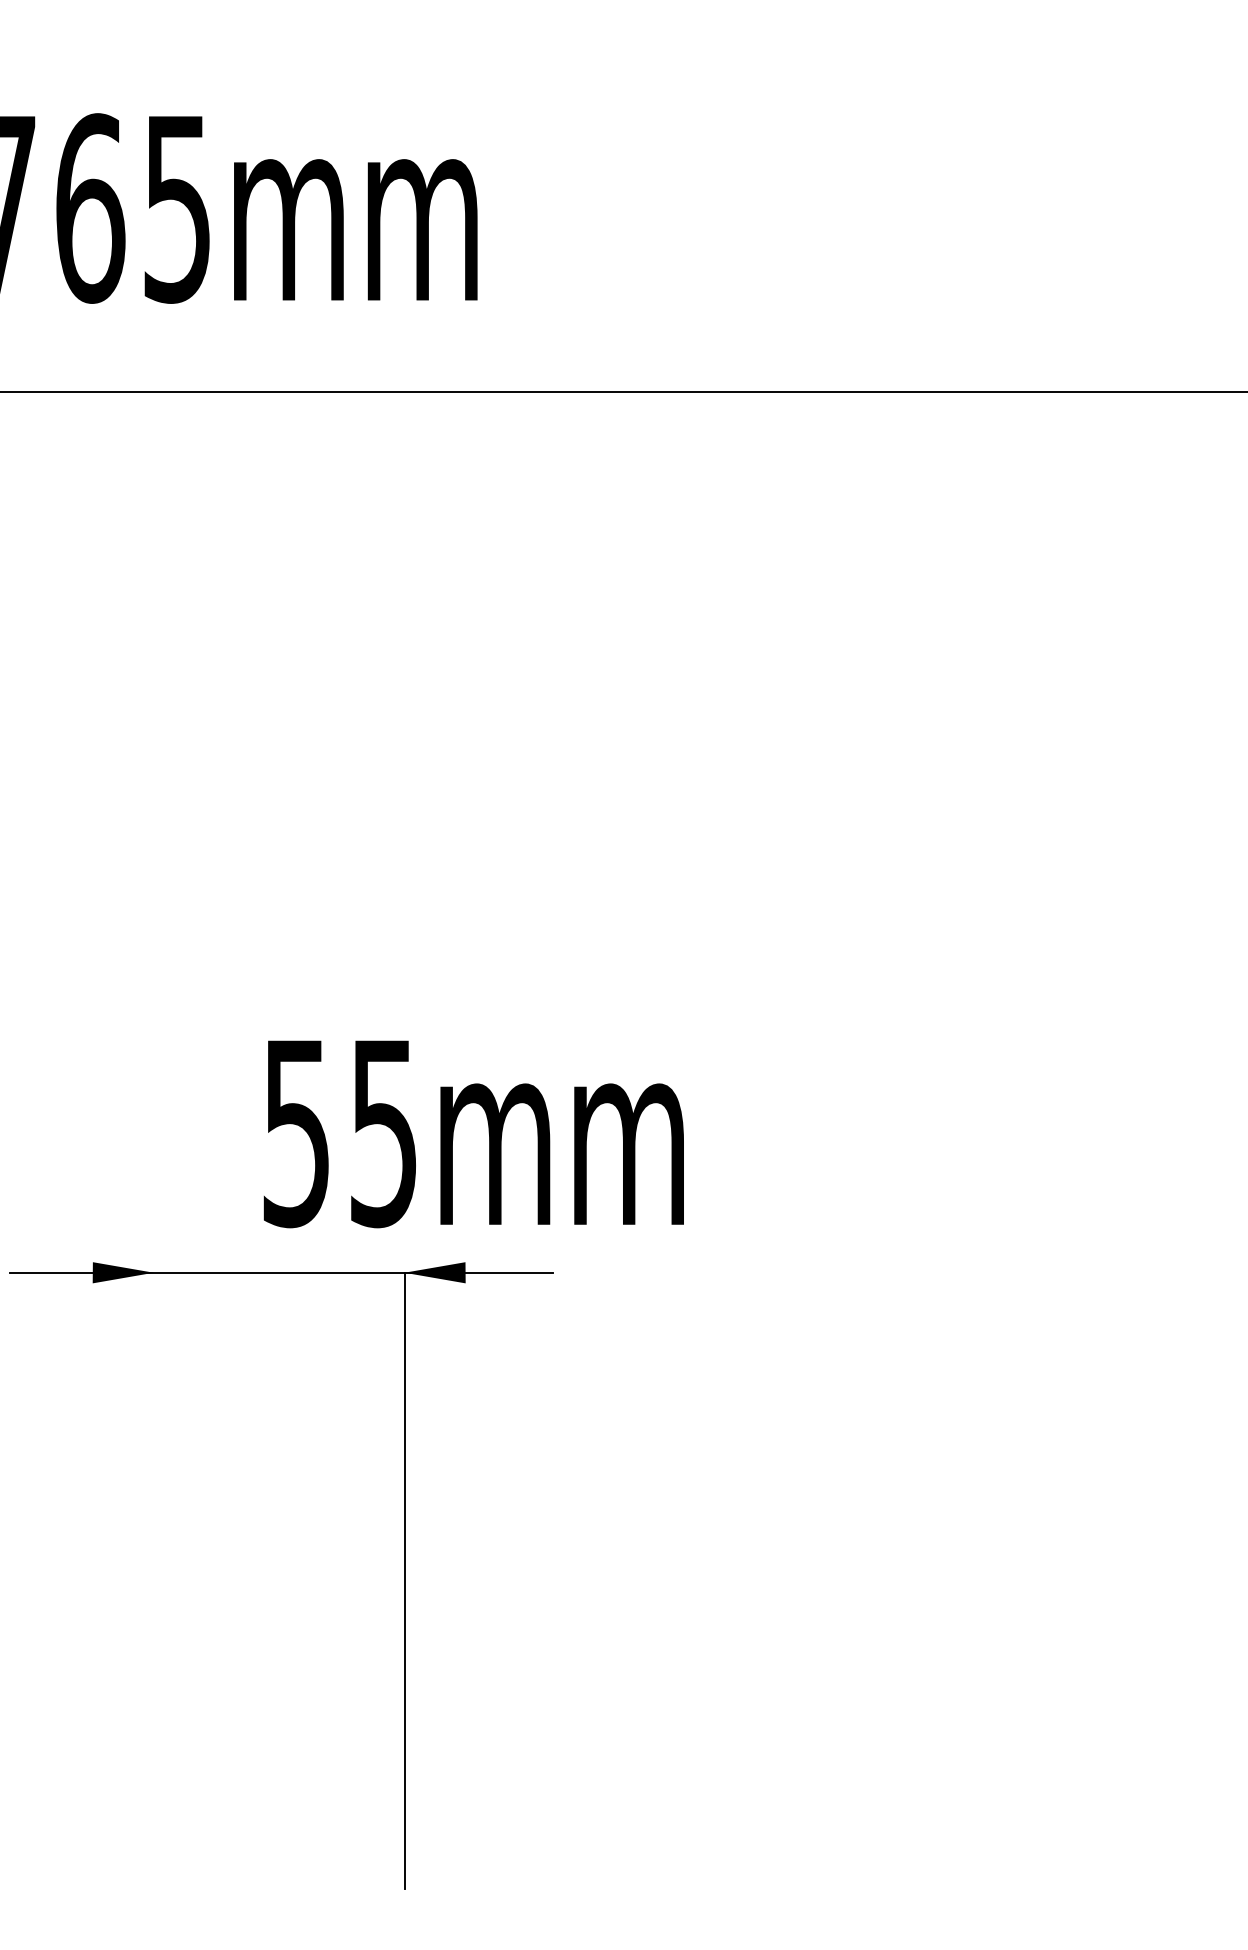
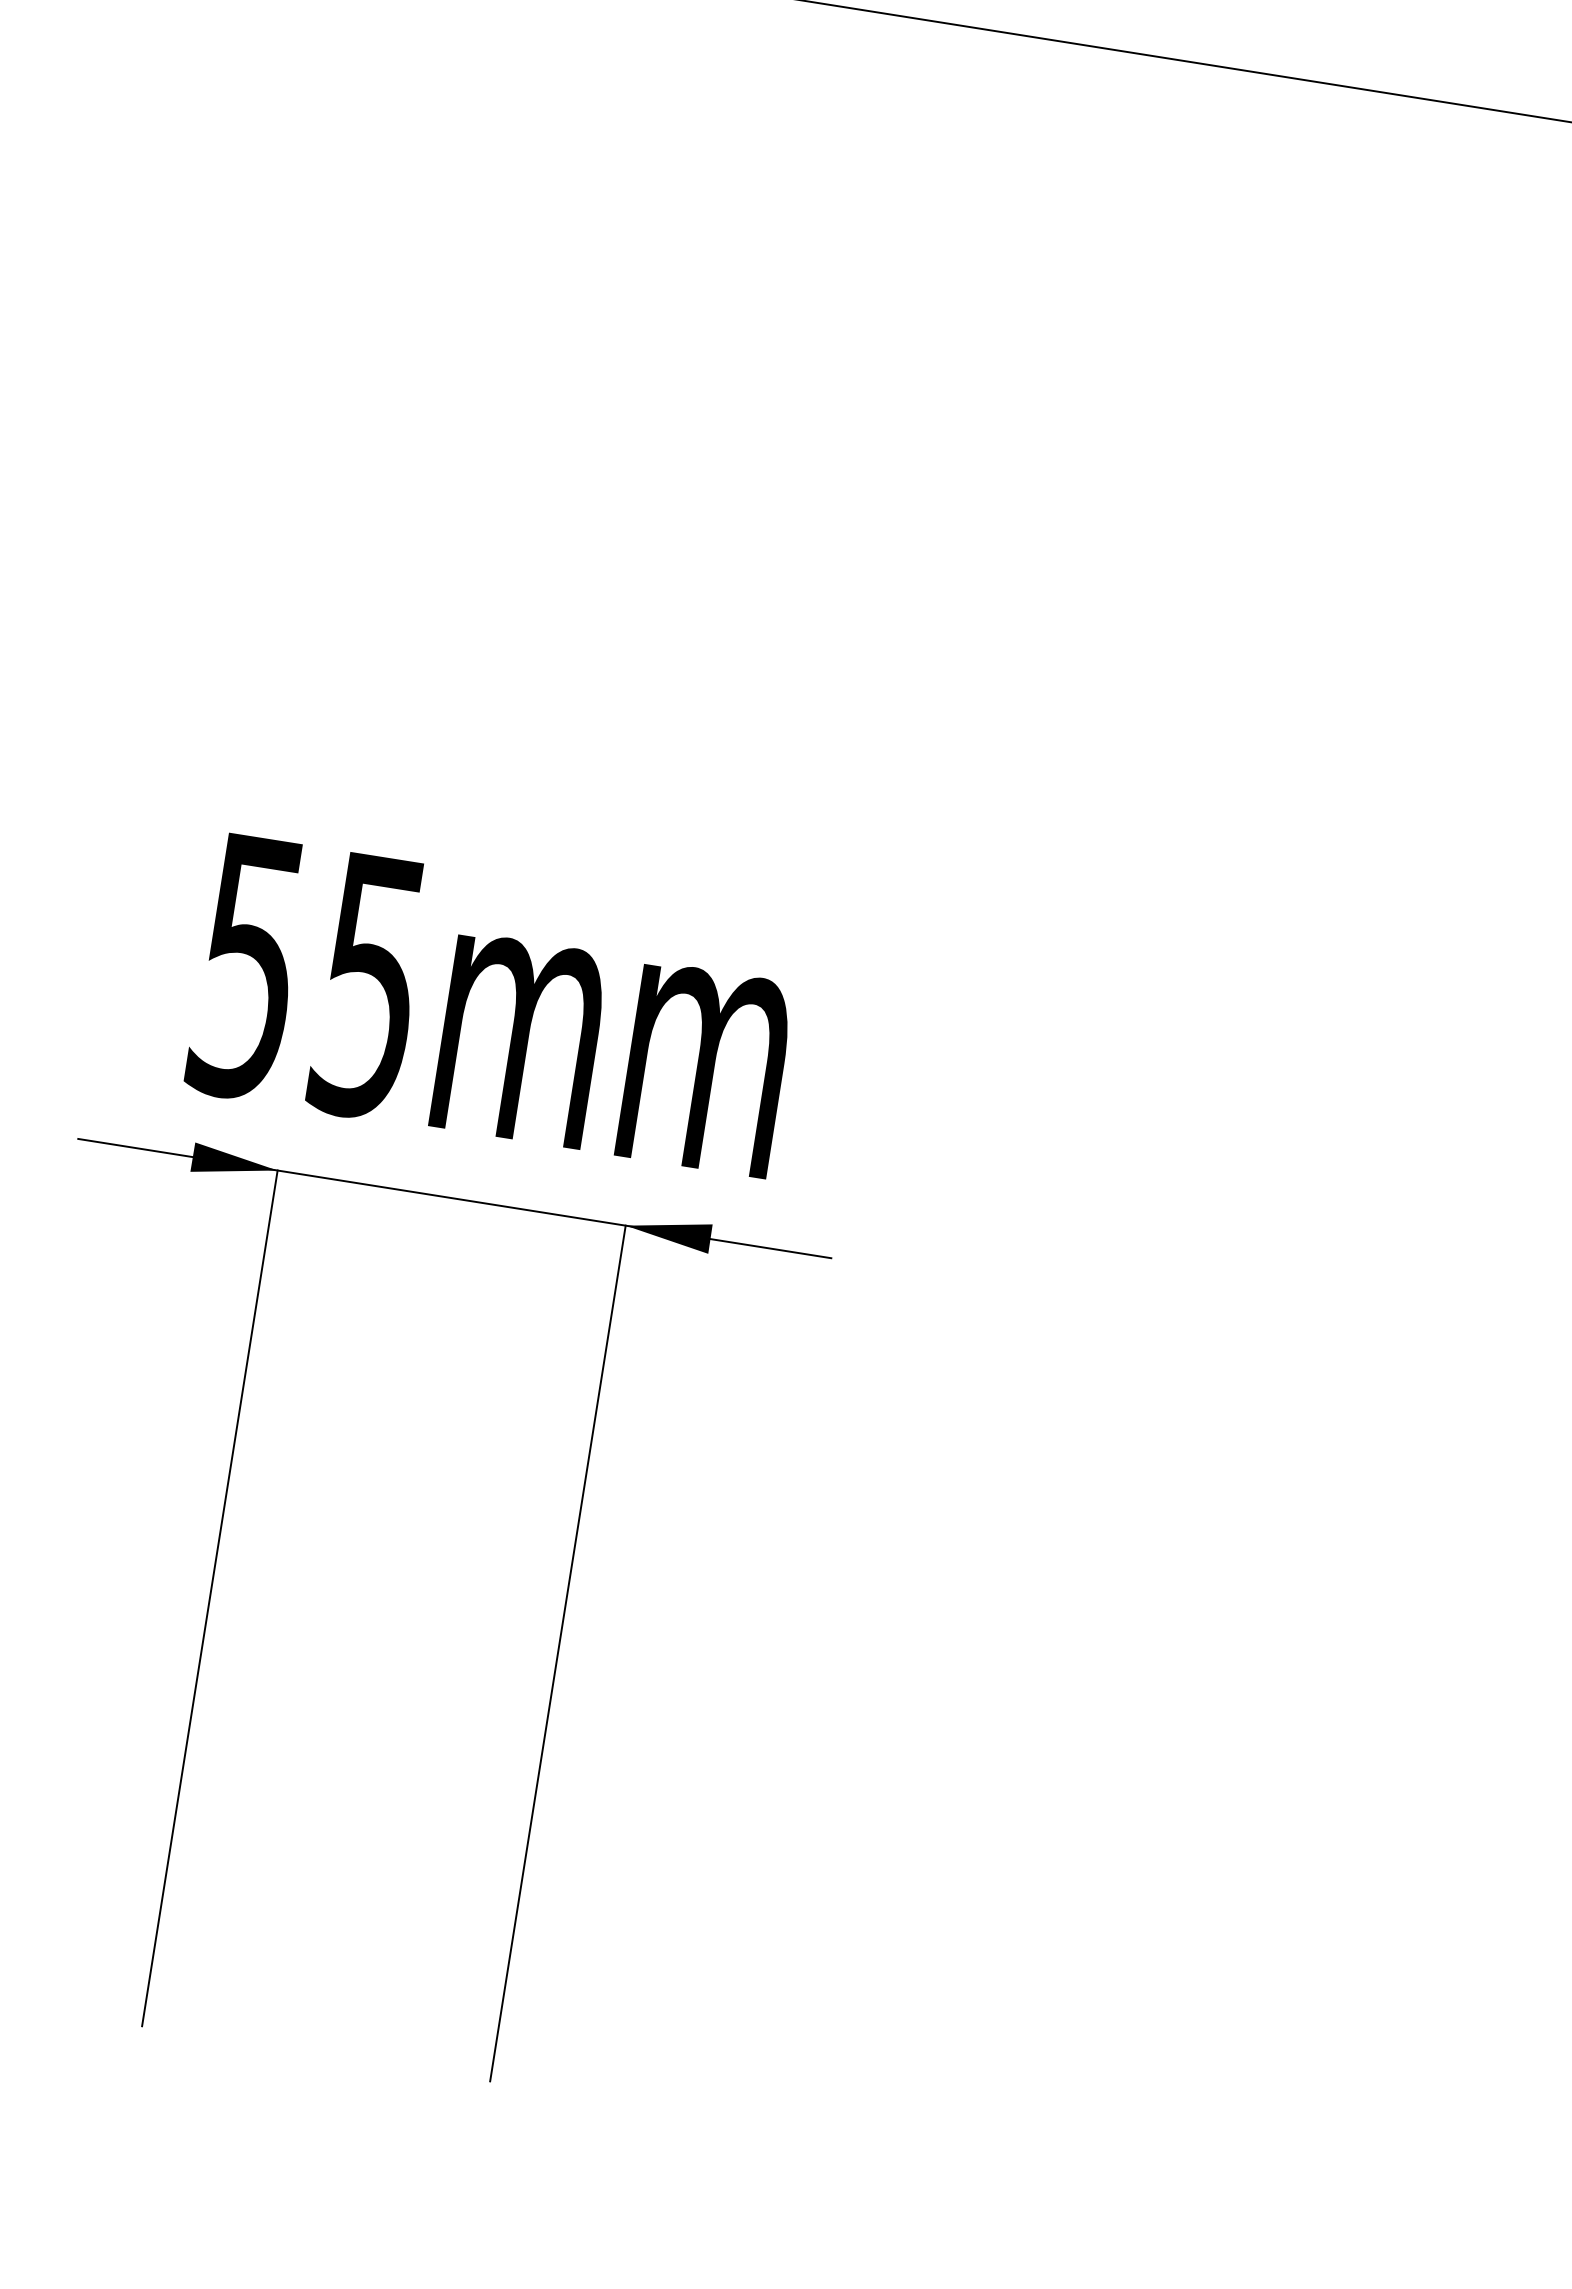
text: (473, 1134) -> (493, 1007), moved
line: (153, 1580) -> (209, 1597), added

